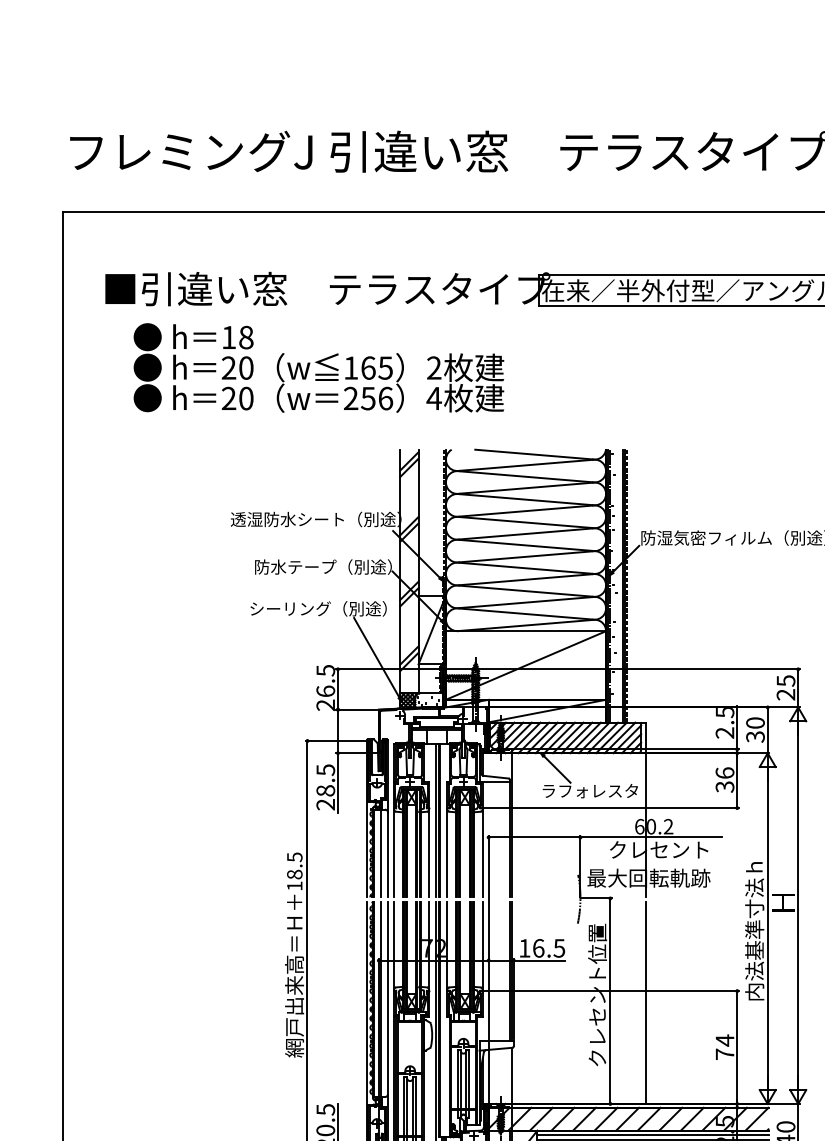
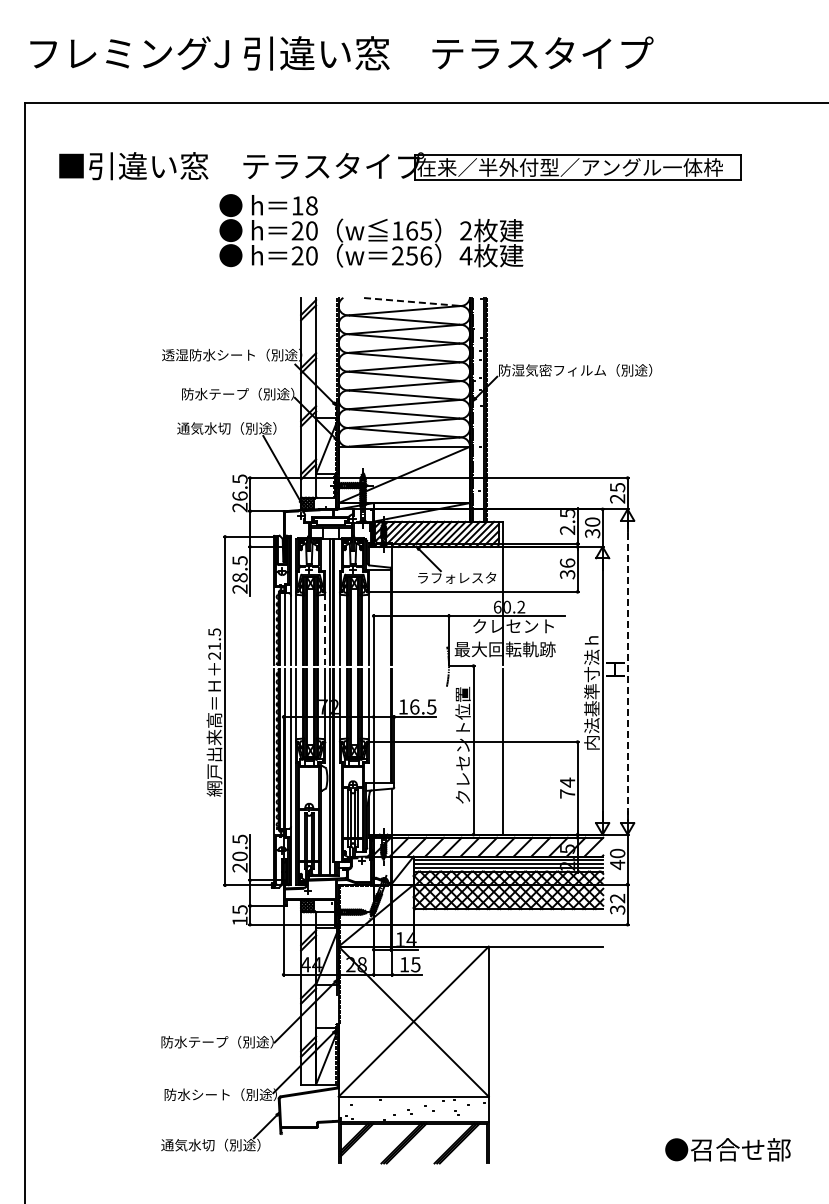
text: (318, 367) -> (371, 230), moved
line: (533, 454) -> (410, 301), solid -> dashed
text: (317, 608) -> (233, 428), シーリング（別途） -> 通気水切（別途）
line: (428, 853) -> (324, 629), solid -> dashed
text: (294, 879) -> (214, 650), 18.5 -> 21.5
line: (798, 905) -> (627, 671), solid -> dashed

